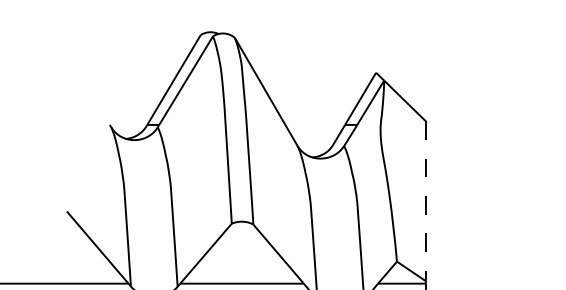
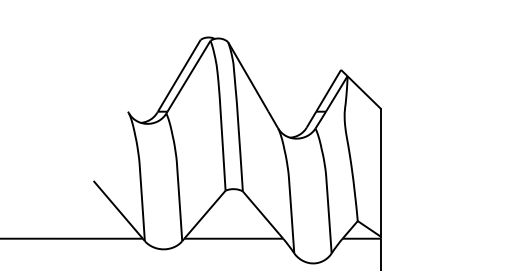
line: (425, 200) -> (380, 172), dashed -> solid

